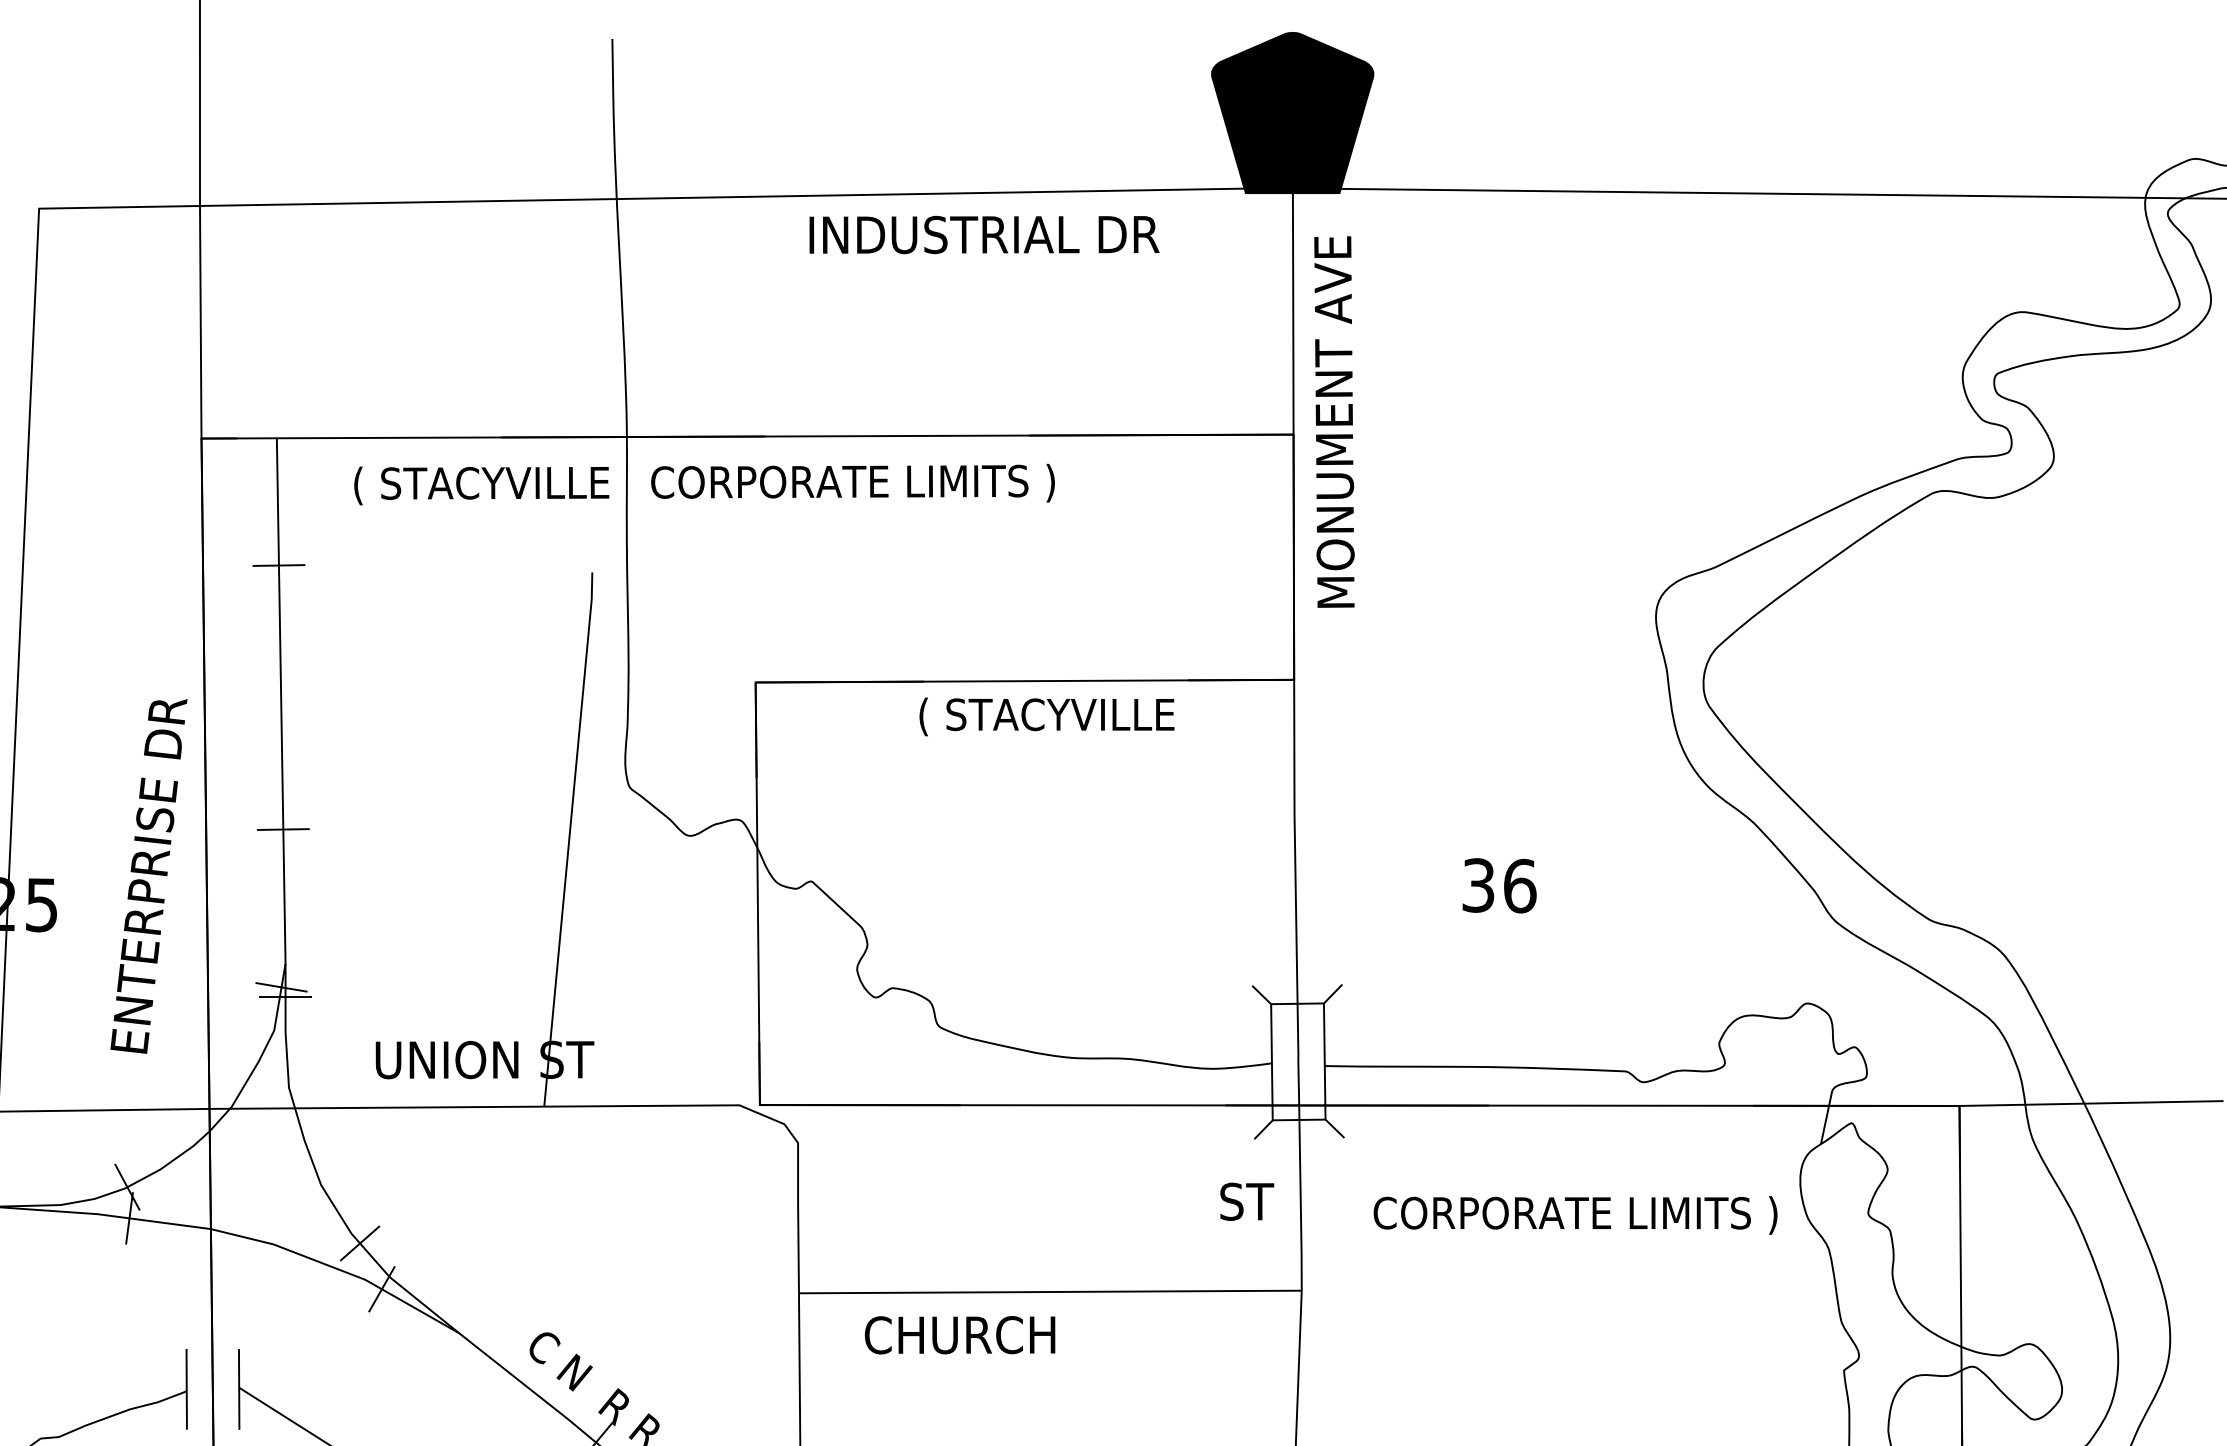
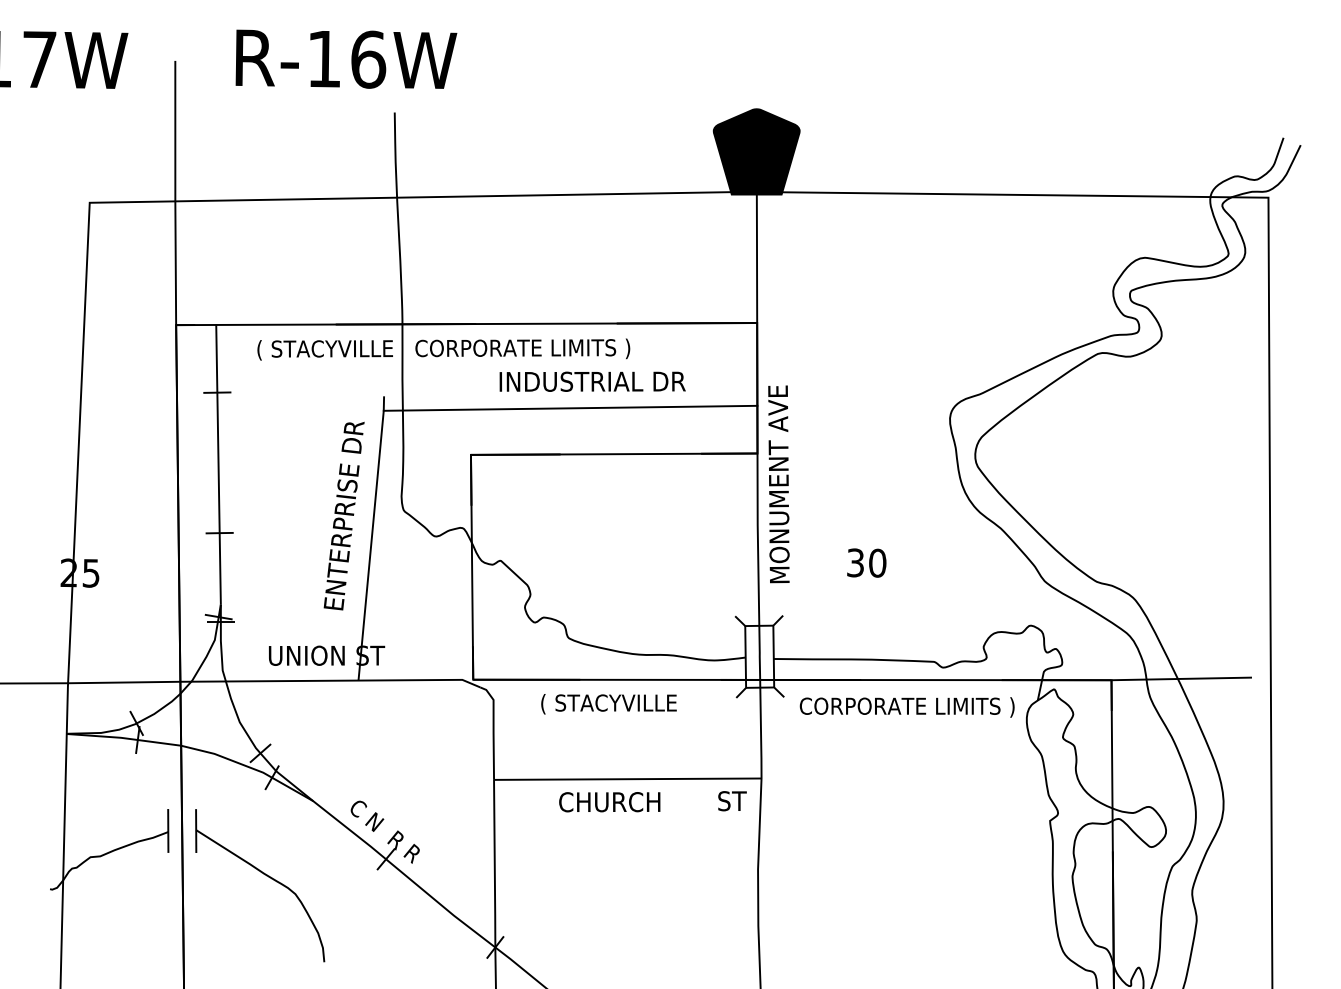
text: (984, 234) -> (592, 381), moved
text: (1333, 422) -> (778, 484), moved
line: (942, 593) -> (570, 407), added
text: (1046, 717) -> (608, 704), moved
text: (147, 875) -> (343, 515), moved
text: (1519, 884) -> (877, 562), 36 -> 30
text: (1247, 1202) -> (732, 801), moved
text: (1574, 1215) -> (906, 707), moved
text: (959, 1335) -> (609, 802), moved

